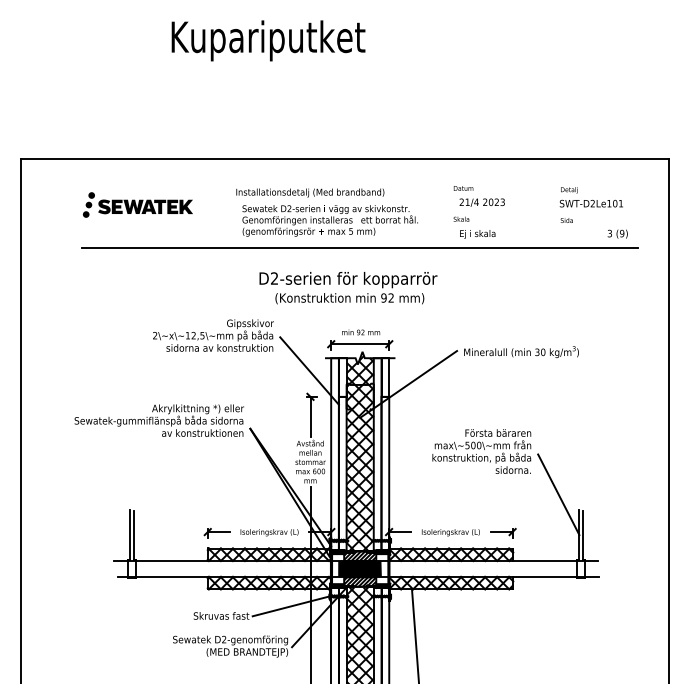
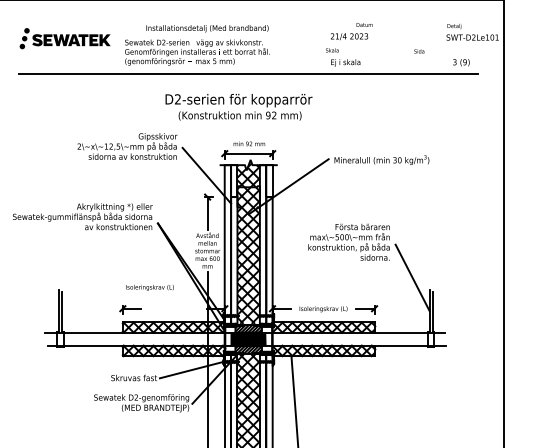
text: (463, 188) -> (364, 25), moved
text: (590, 197) -> (471, 32), moved
text: (329, 220) -> (196, 52), moved
text: (269, 532) -> (149, 287), moved

